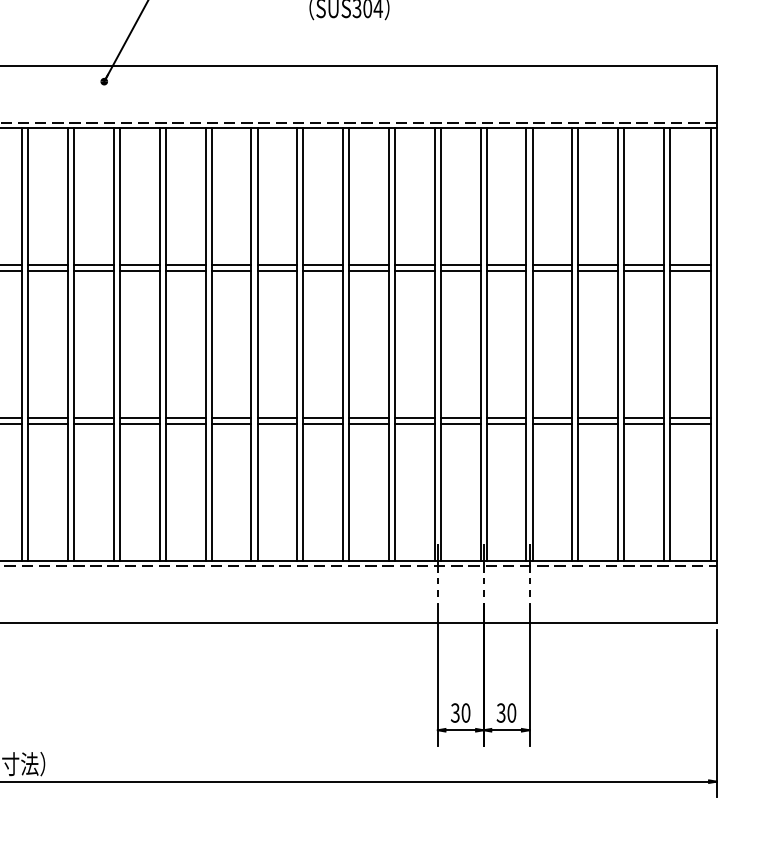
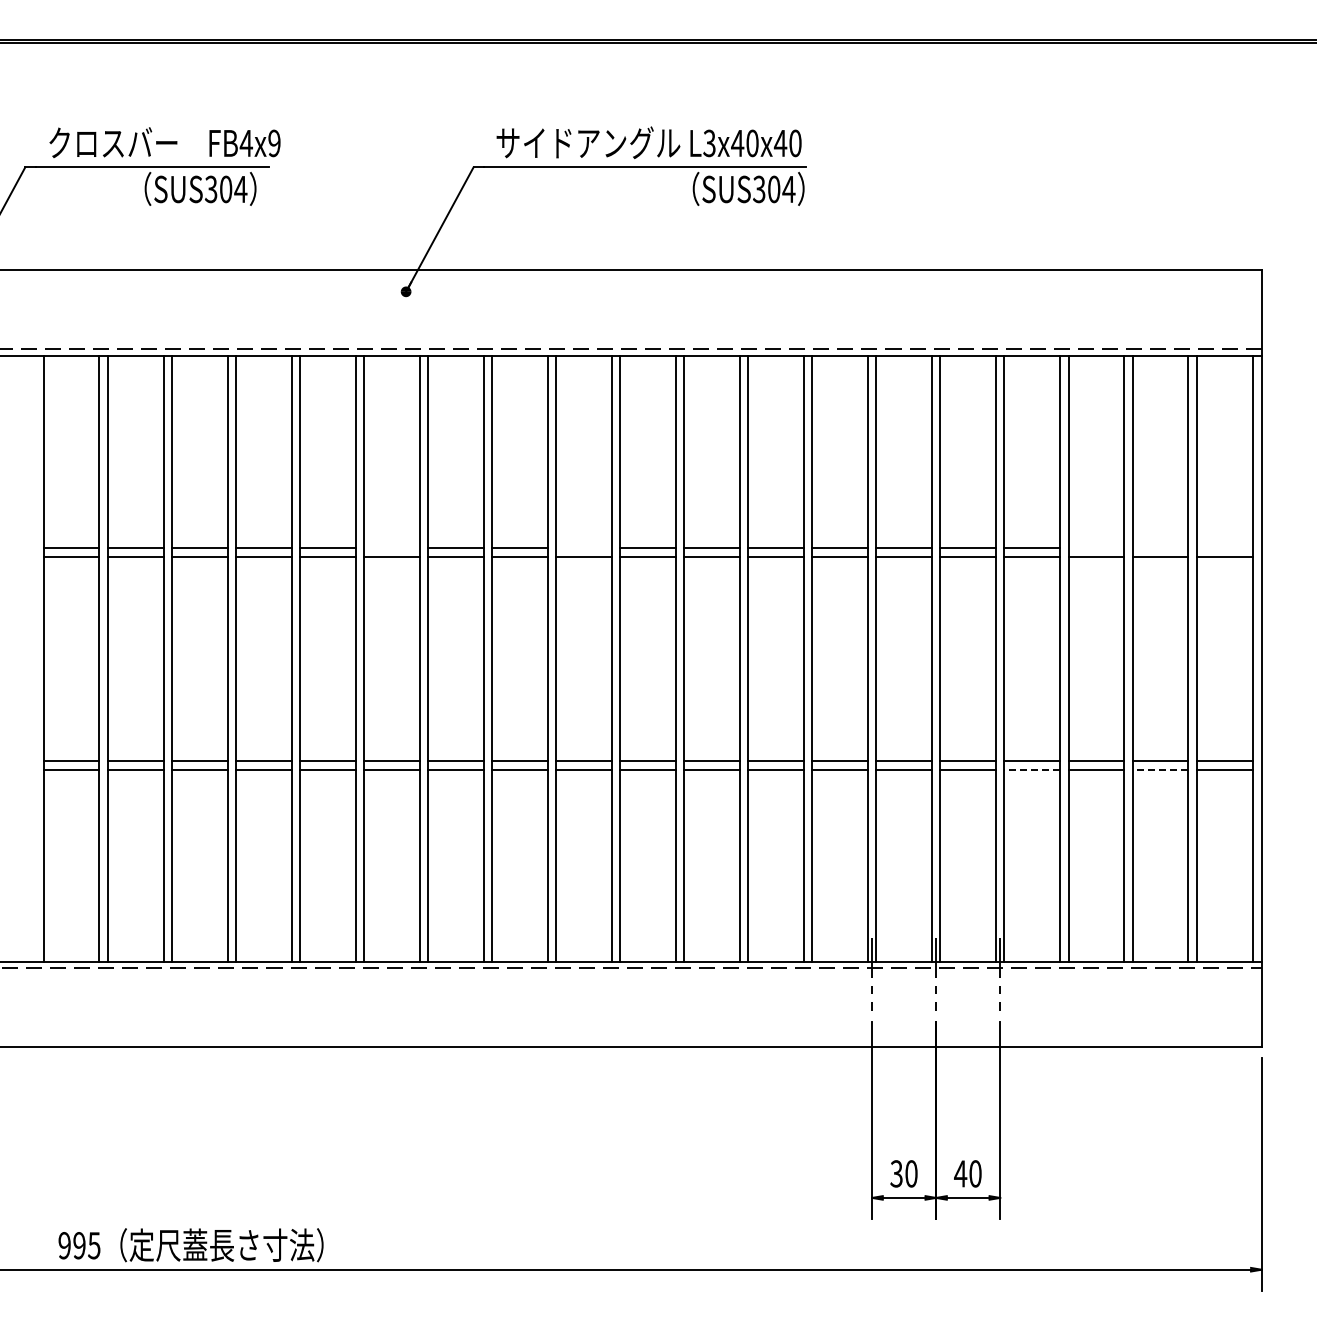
line: (93, 264) -> (391, 547), removed
line: (231, 264) -> (583, 547), removed
line: (598, 264) -> (1096, 547), removed
line: (644, 264) -> (1160, 547), removed
line: (690, 264) -> (1224, 547), removed
line: (552, 423) -> (1032, 769), solid -> dashed
line: (644, 423) -> (1160, 769), solid -> dashed
text: (501, 712) -> (960, 1173), 30 -> 40

